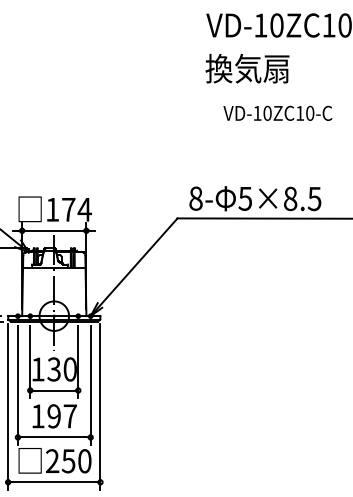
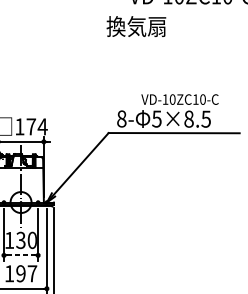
text: (247, 68) -> (136, 26), moved
text: (277, 112) -> (179, 98), moved
line: (54, 390) -> (21, 255), solid -> dashed

